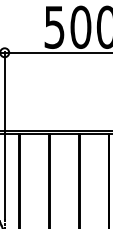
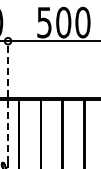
line: (5, 135) -> (8, 101), solid -> dashed

